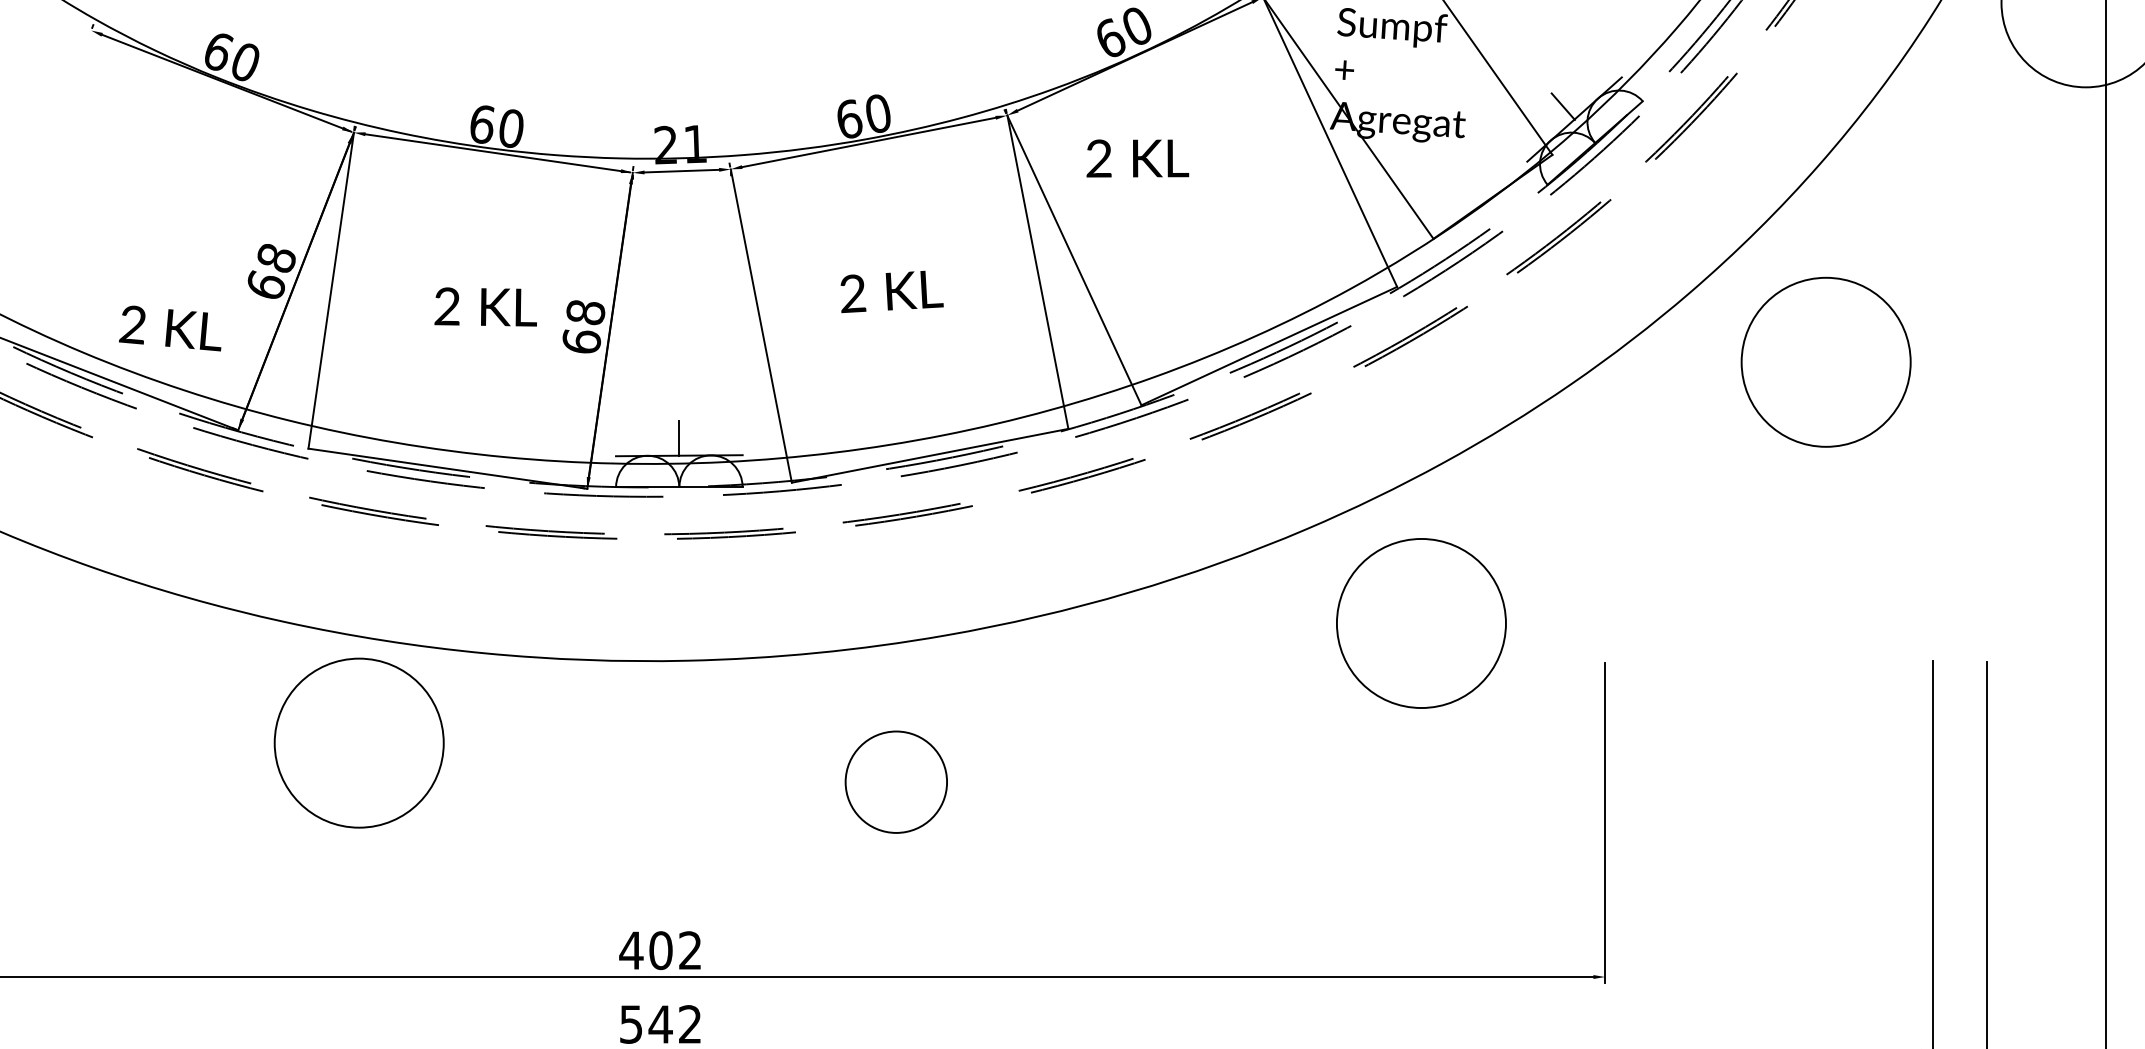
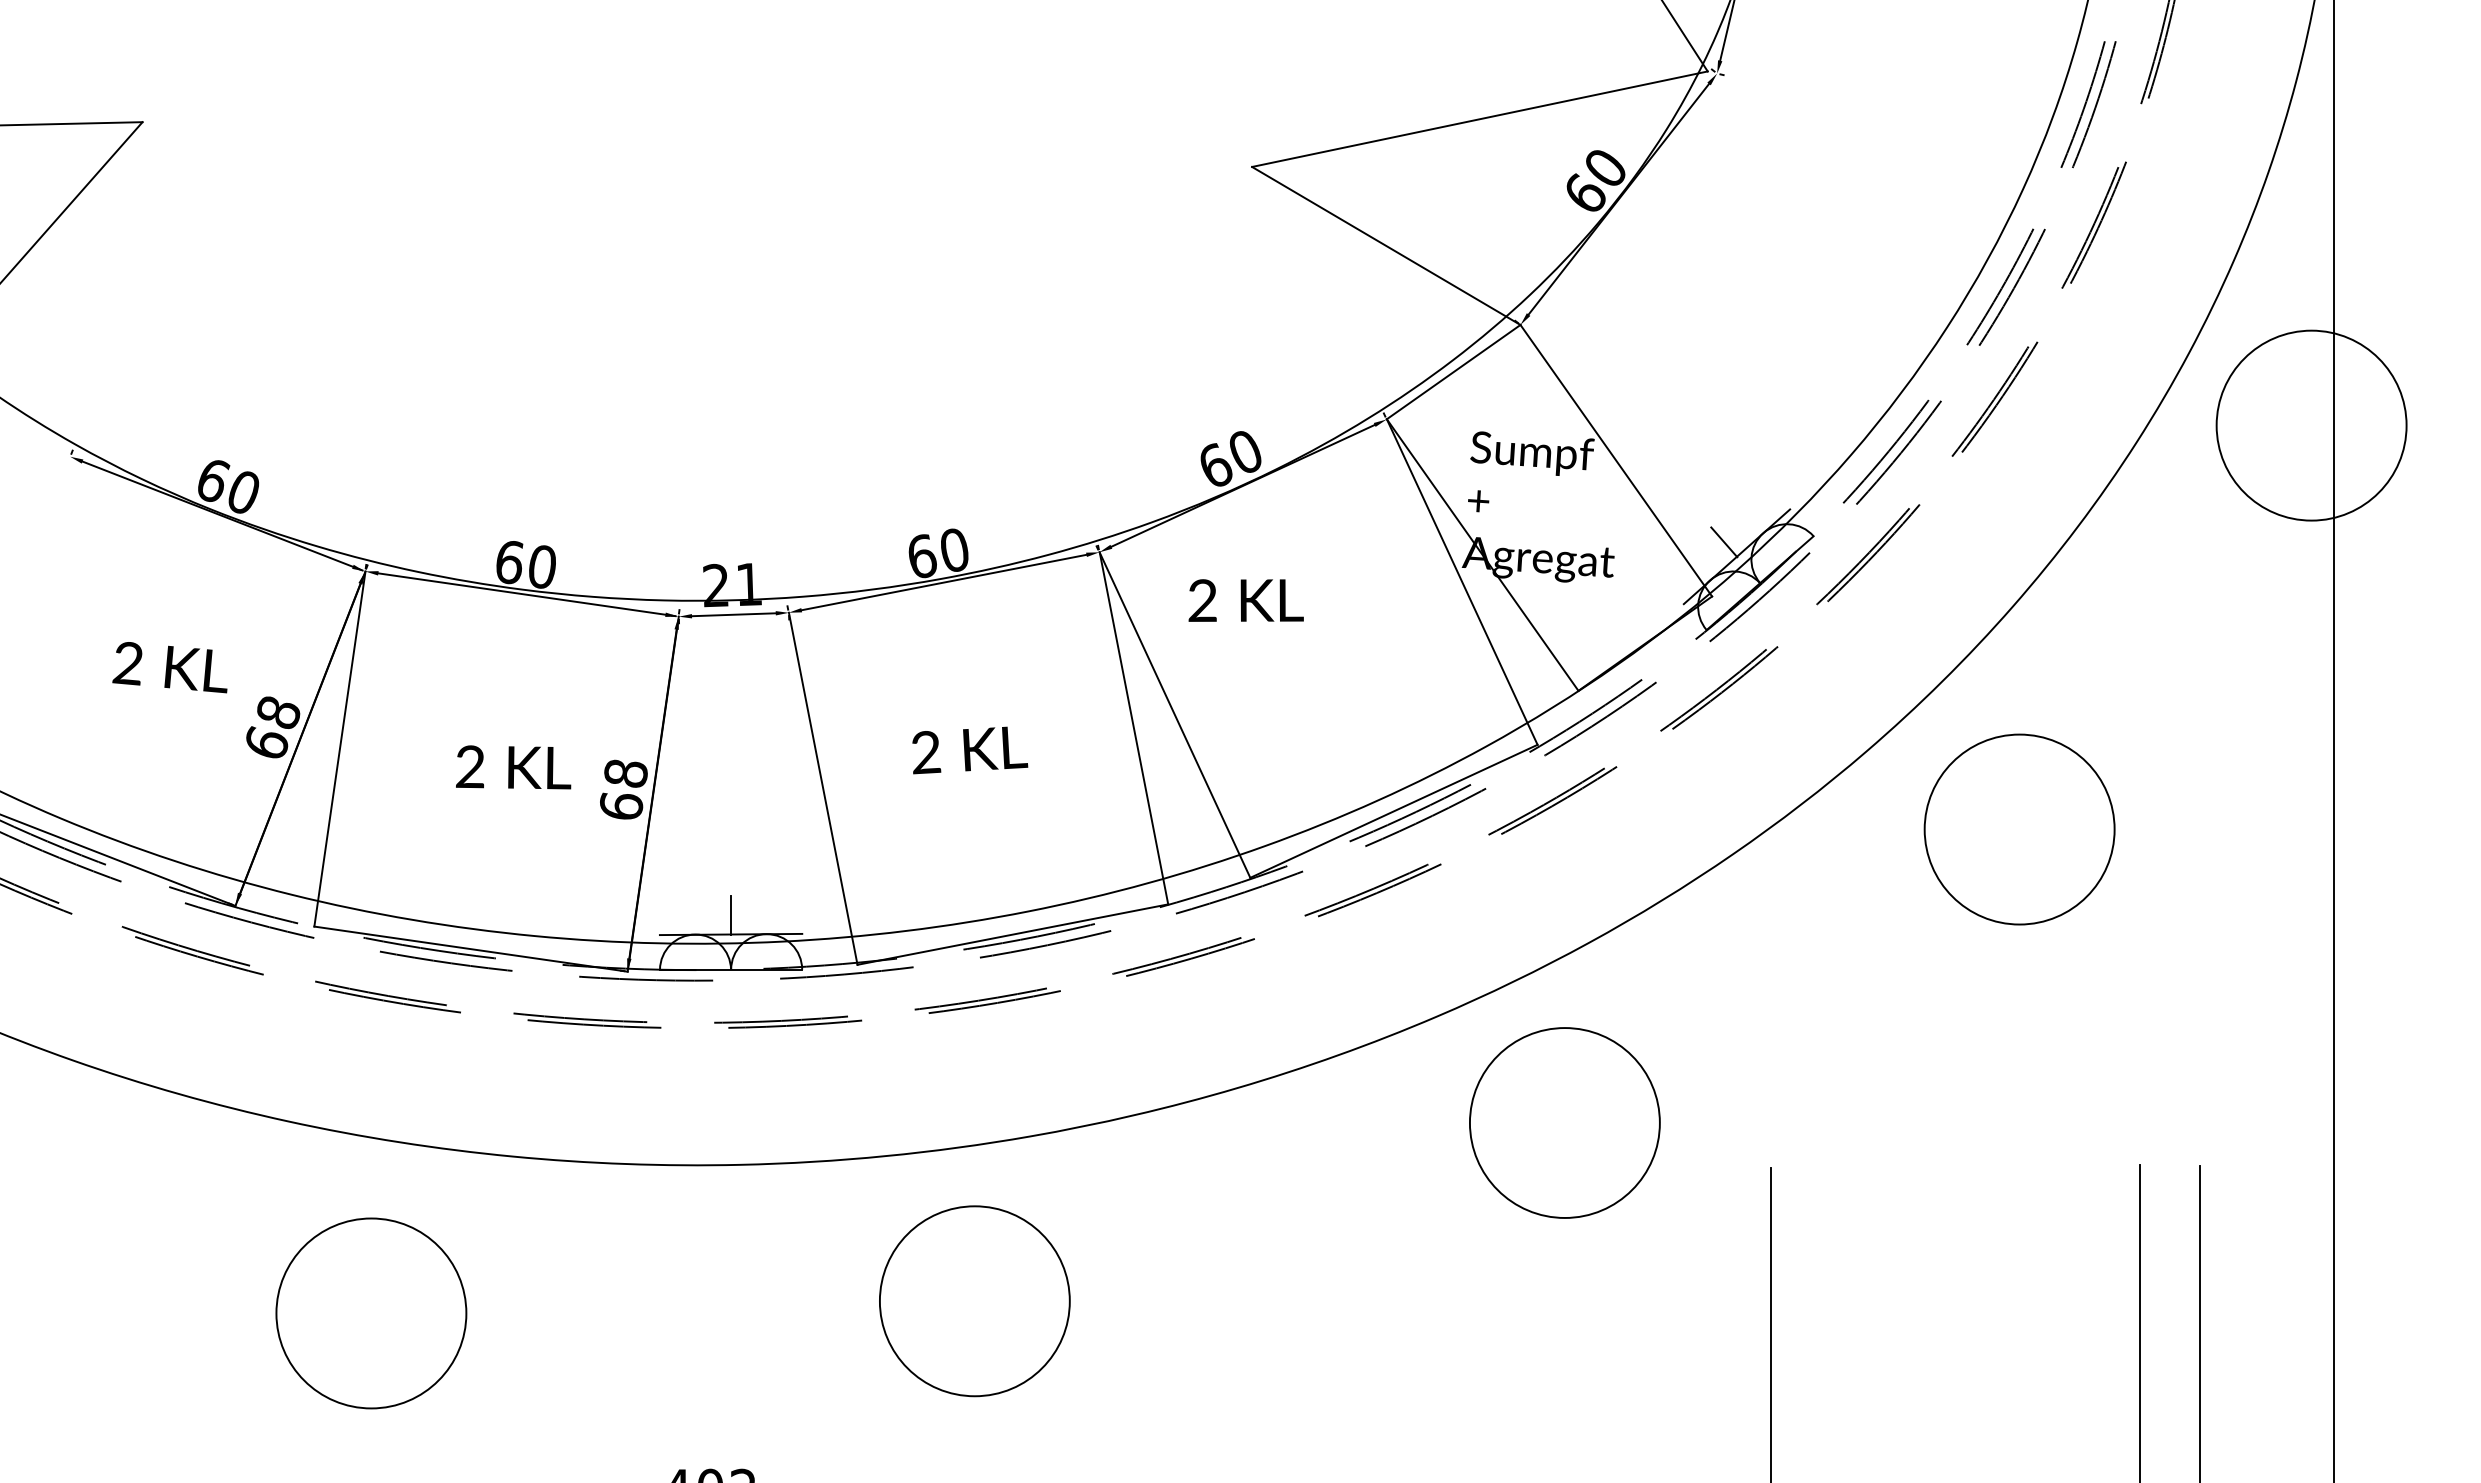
text: (169, 328) -> (169, 667), moved
circle: (359, 743) -> (371, 1313), moved
circle: (895, 782) -> (974, 1301), size x1.67

